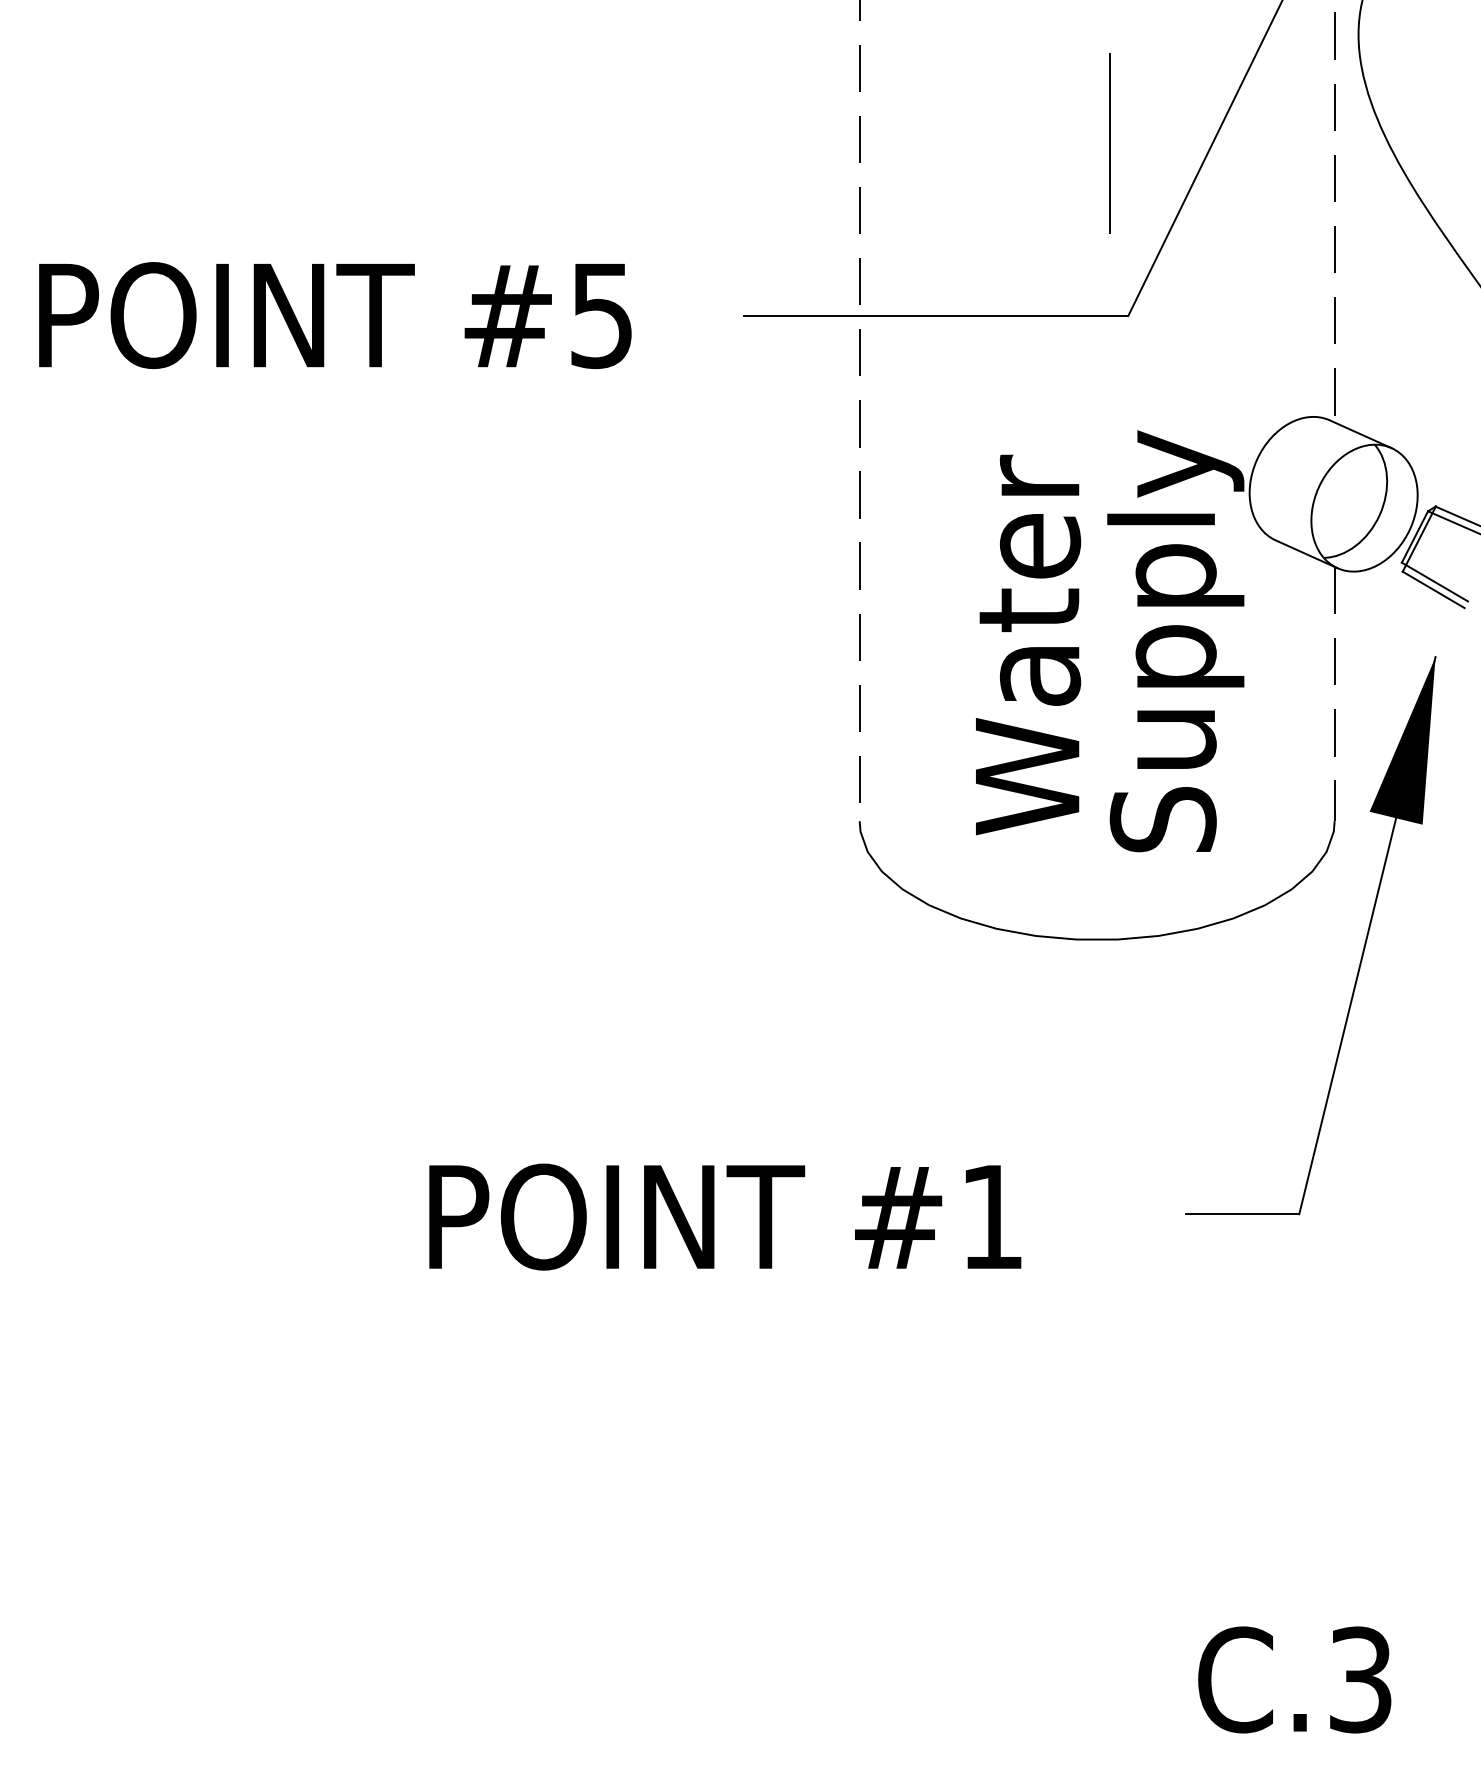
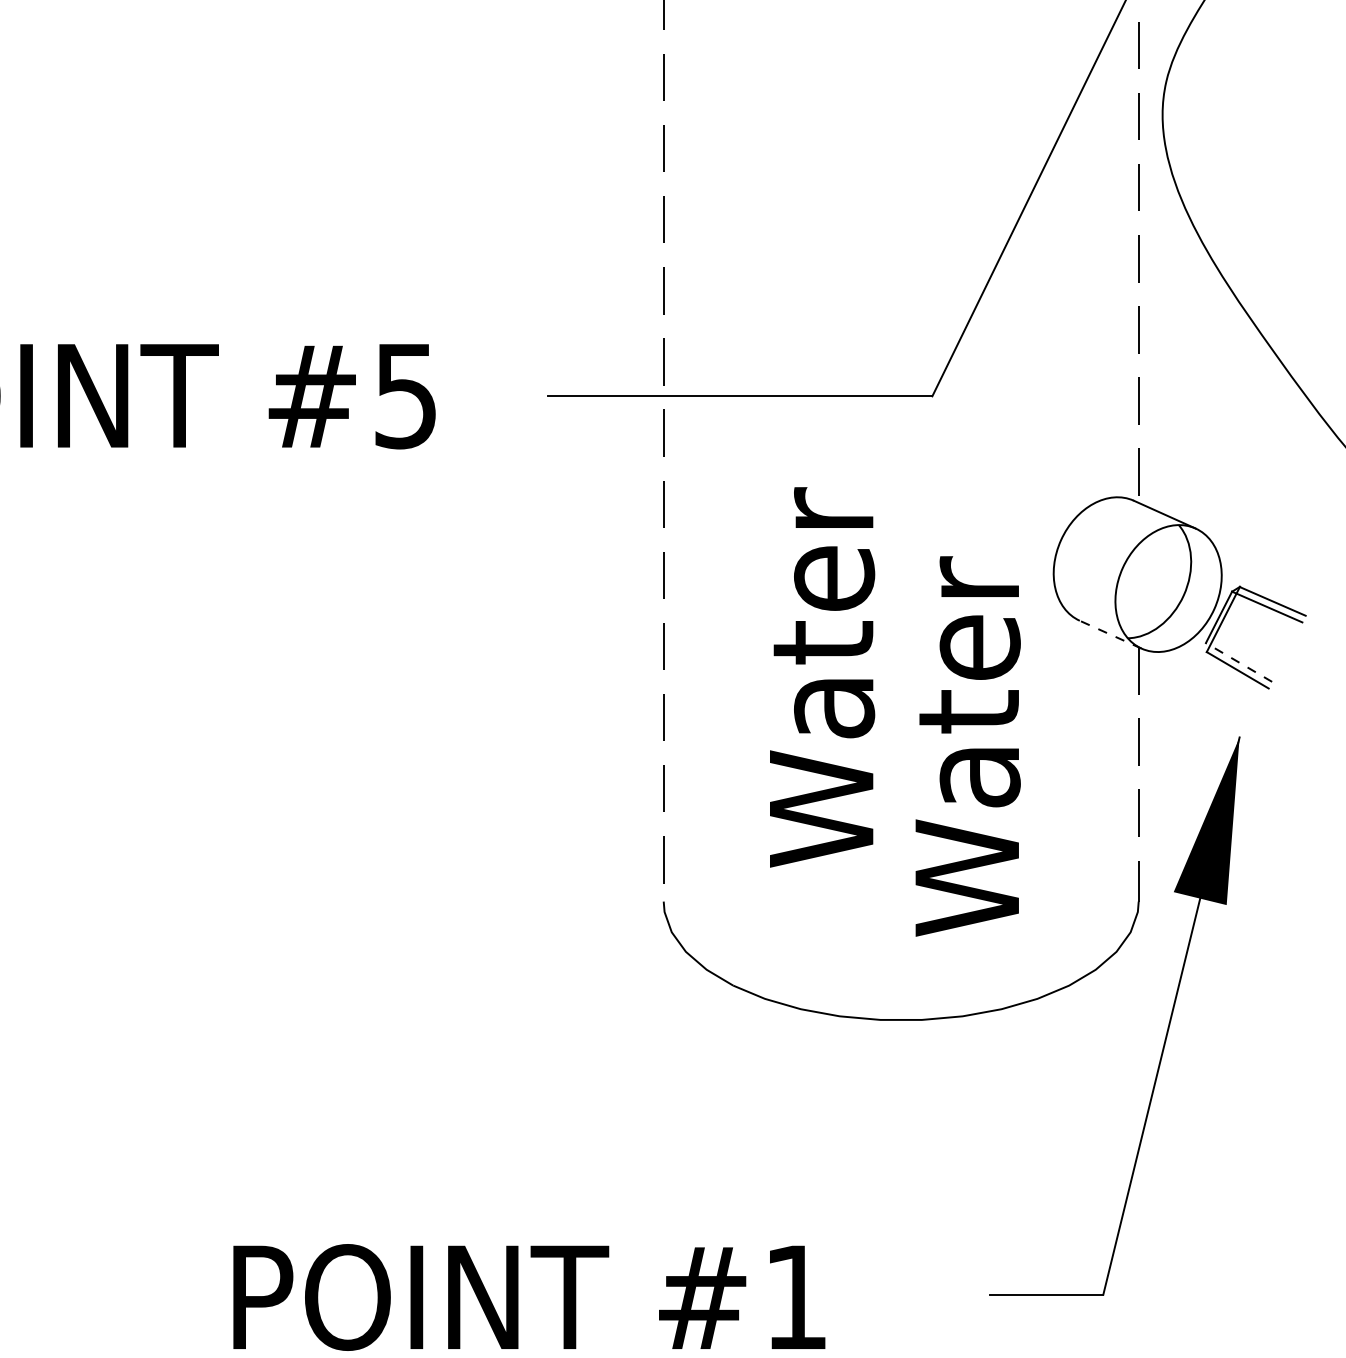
line: (1110, 143) -> (914, 223), removed
line: (1306, 554) -> (1110, 634), solid -> dashed
line: (1434, 581) -> (1238, 661), solid -> dashed
text: (1175, 643) -> (979, 723), Supply -> Water
text: (1028, 644) -> (822, 676), moved

